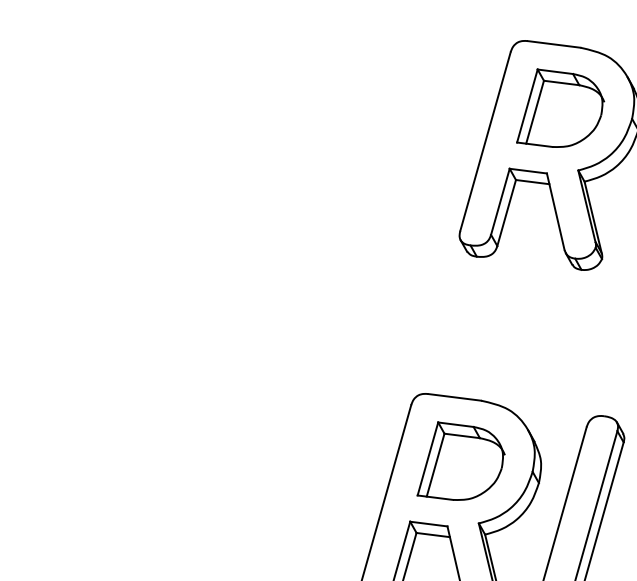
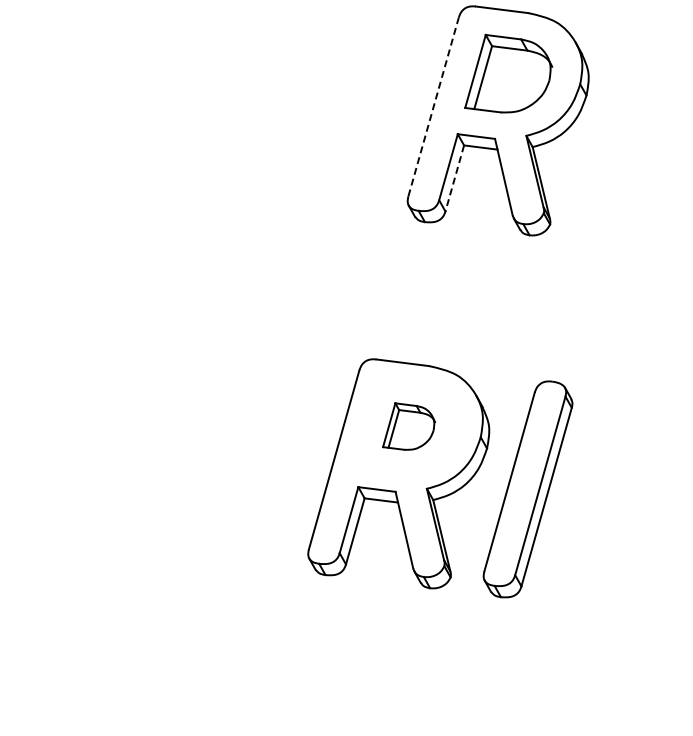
line: (485, 141) -> (433, 106), solid -> dashed
line: (506, 213) -> (454, 178), solid -> dashed
part: (460, 461) -> (408, 426), size x0.6

